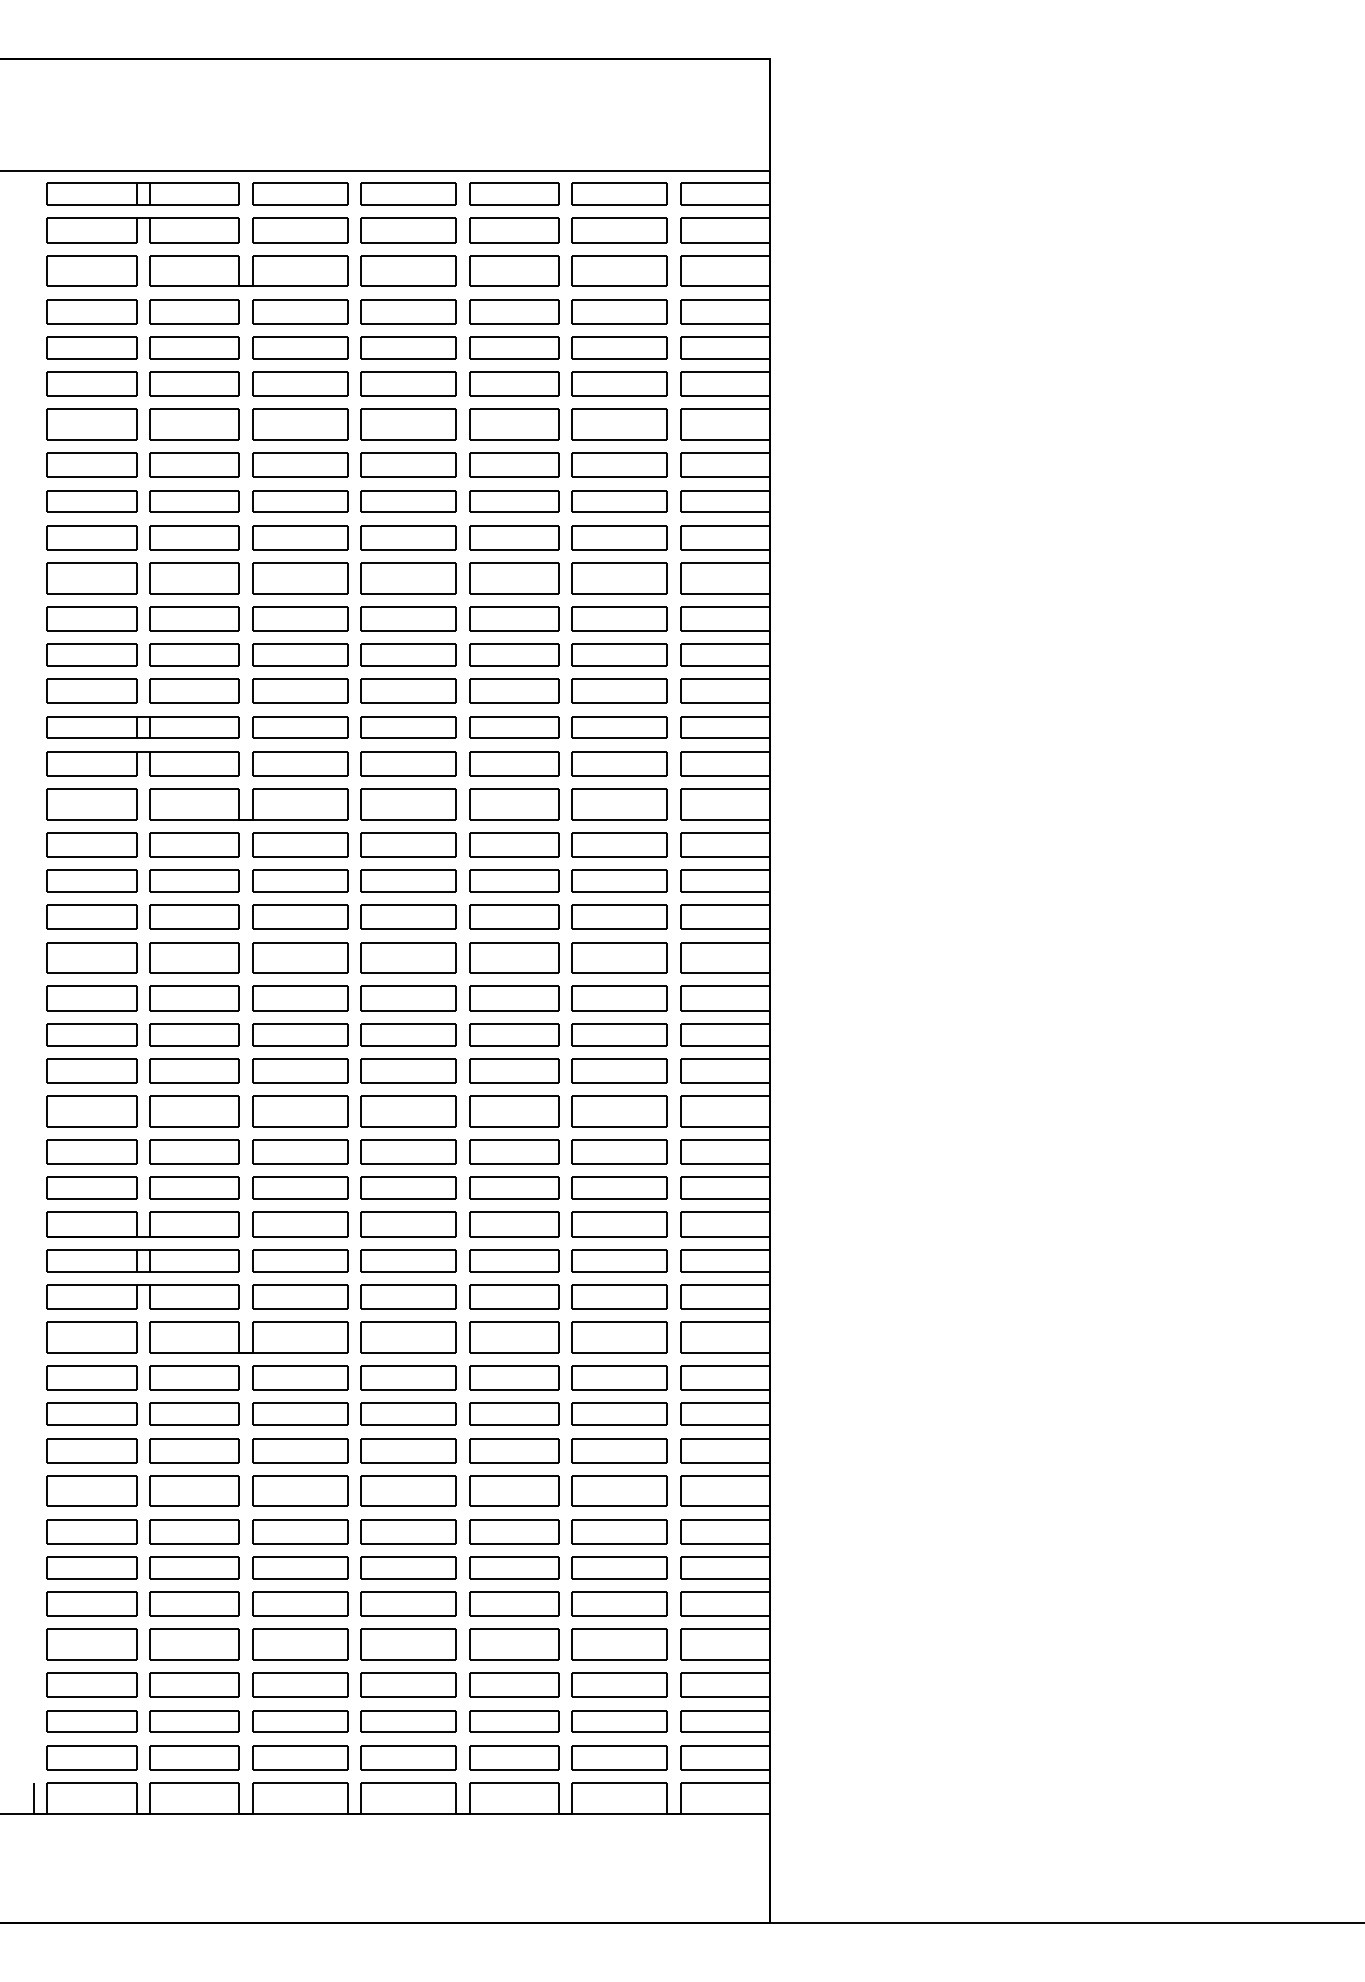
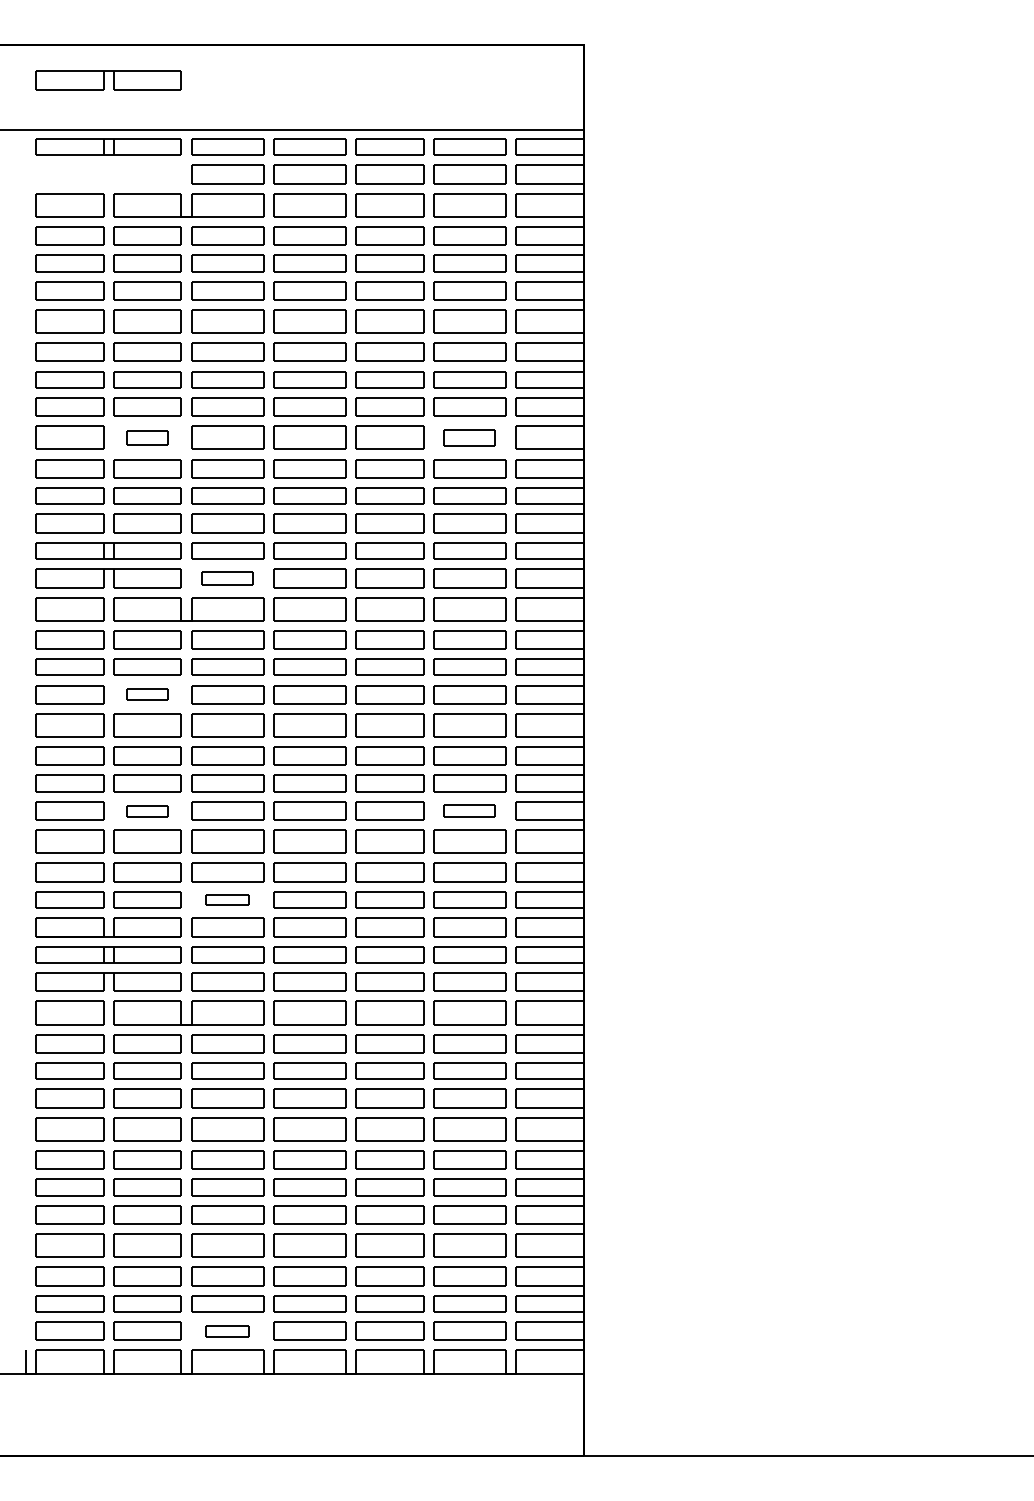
part: (142, 230) -> (108, 80), moved
part: (194, 578) -> (147, 438), size x0.6
part: (619, 578) -> (469, 438), size x0.7
part: (300, 763) -> (227, 578), size x0.7
part: (194, 916) -> (147, 694), size x0.6
part: (194, 1070) -> (147, 810), size x0.6
part: (619, 1070) -> (469, 810), size x0.7
part: (300, 1187) -> (227, 899), size x0.6
part: (300, 1757) -> (227, 1331), size x0.6

